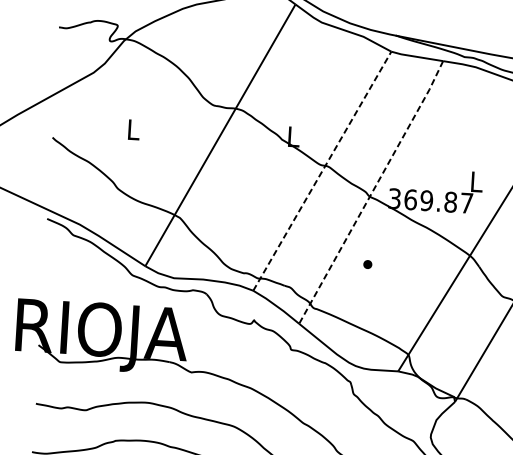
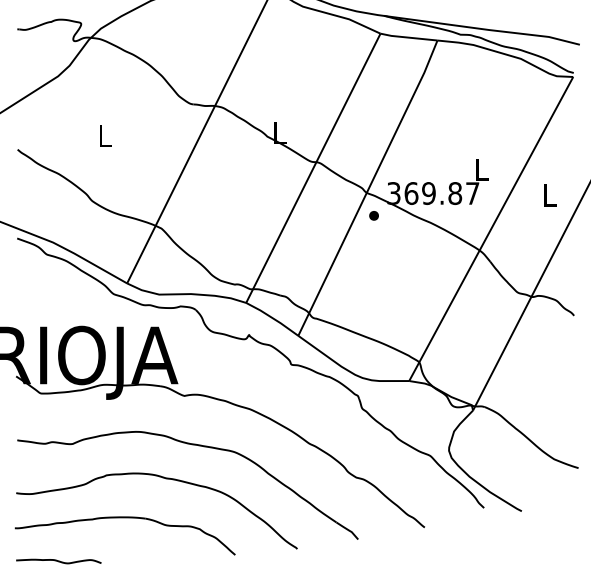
line: (322, 170) -> (313, 167), dashed -> solid
line: (372, 192) -> (369, 188), dashed -> solid
part: (367, 264) -> (373, 215), moved

